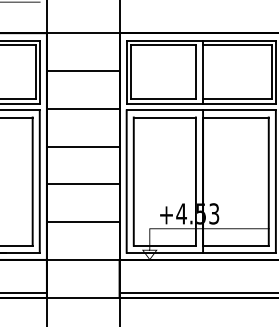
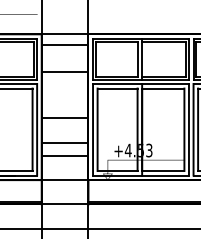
line: (82, 70) -> (64, 44), moved
line: (82, 108) -> (64, 71), moved
line: (82, 146) -> (64, 118), moved
line: (82, 184) -> (64, 142), moved

